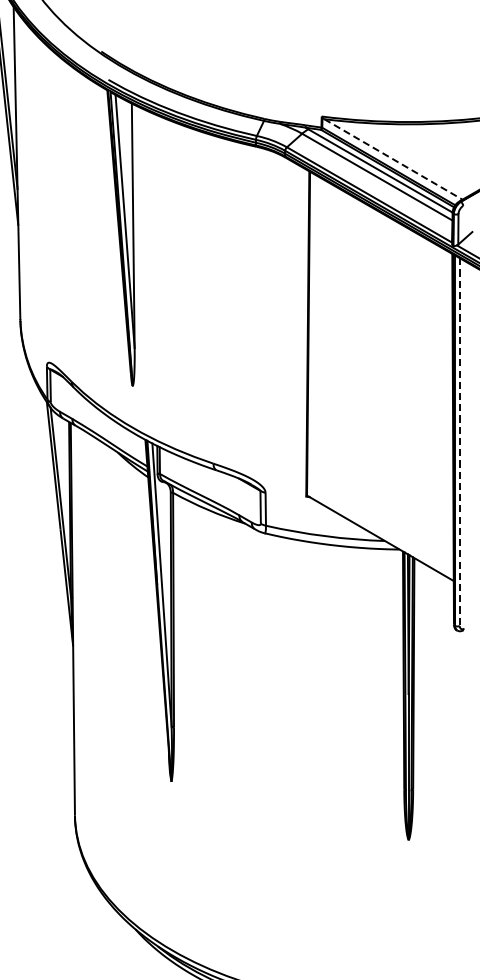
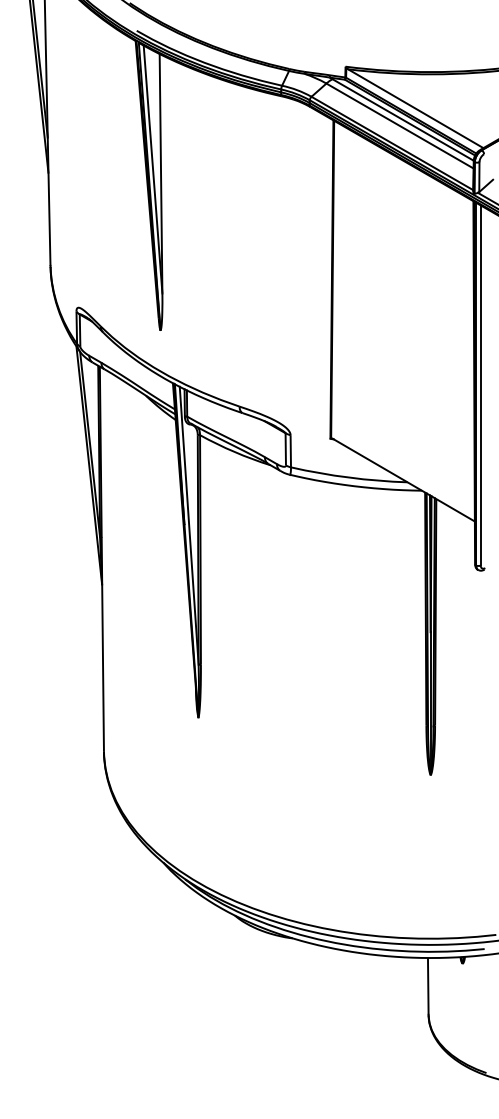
line: (394, 159) -> (416, 108), dashed -> solid
line: (459, 442) -> (480, 385), dashed -> solid

